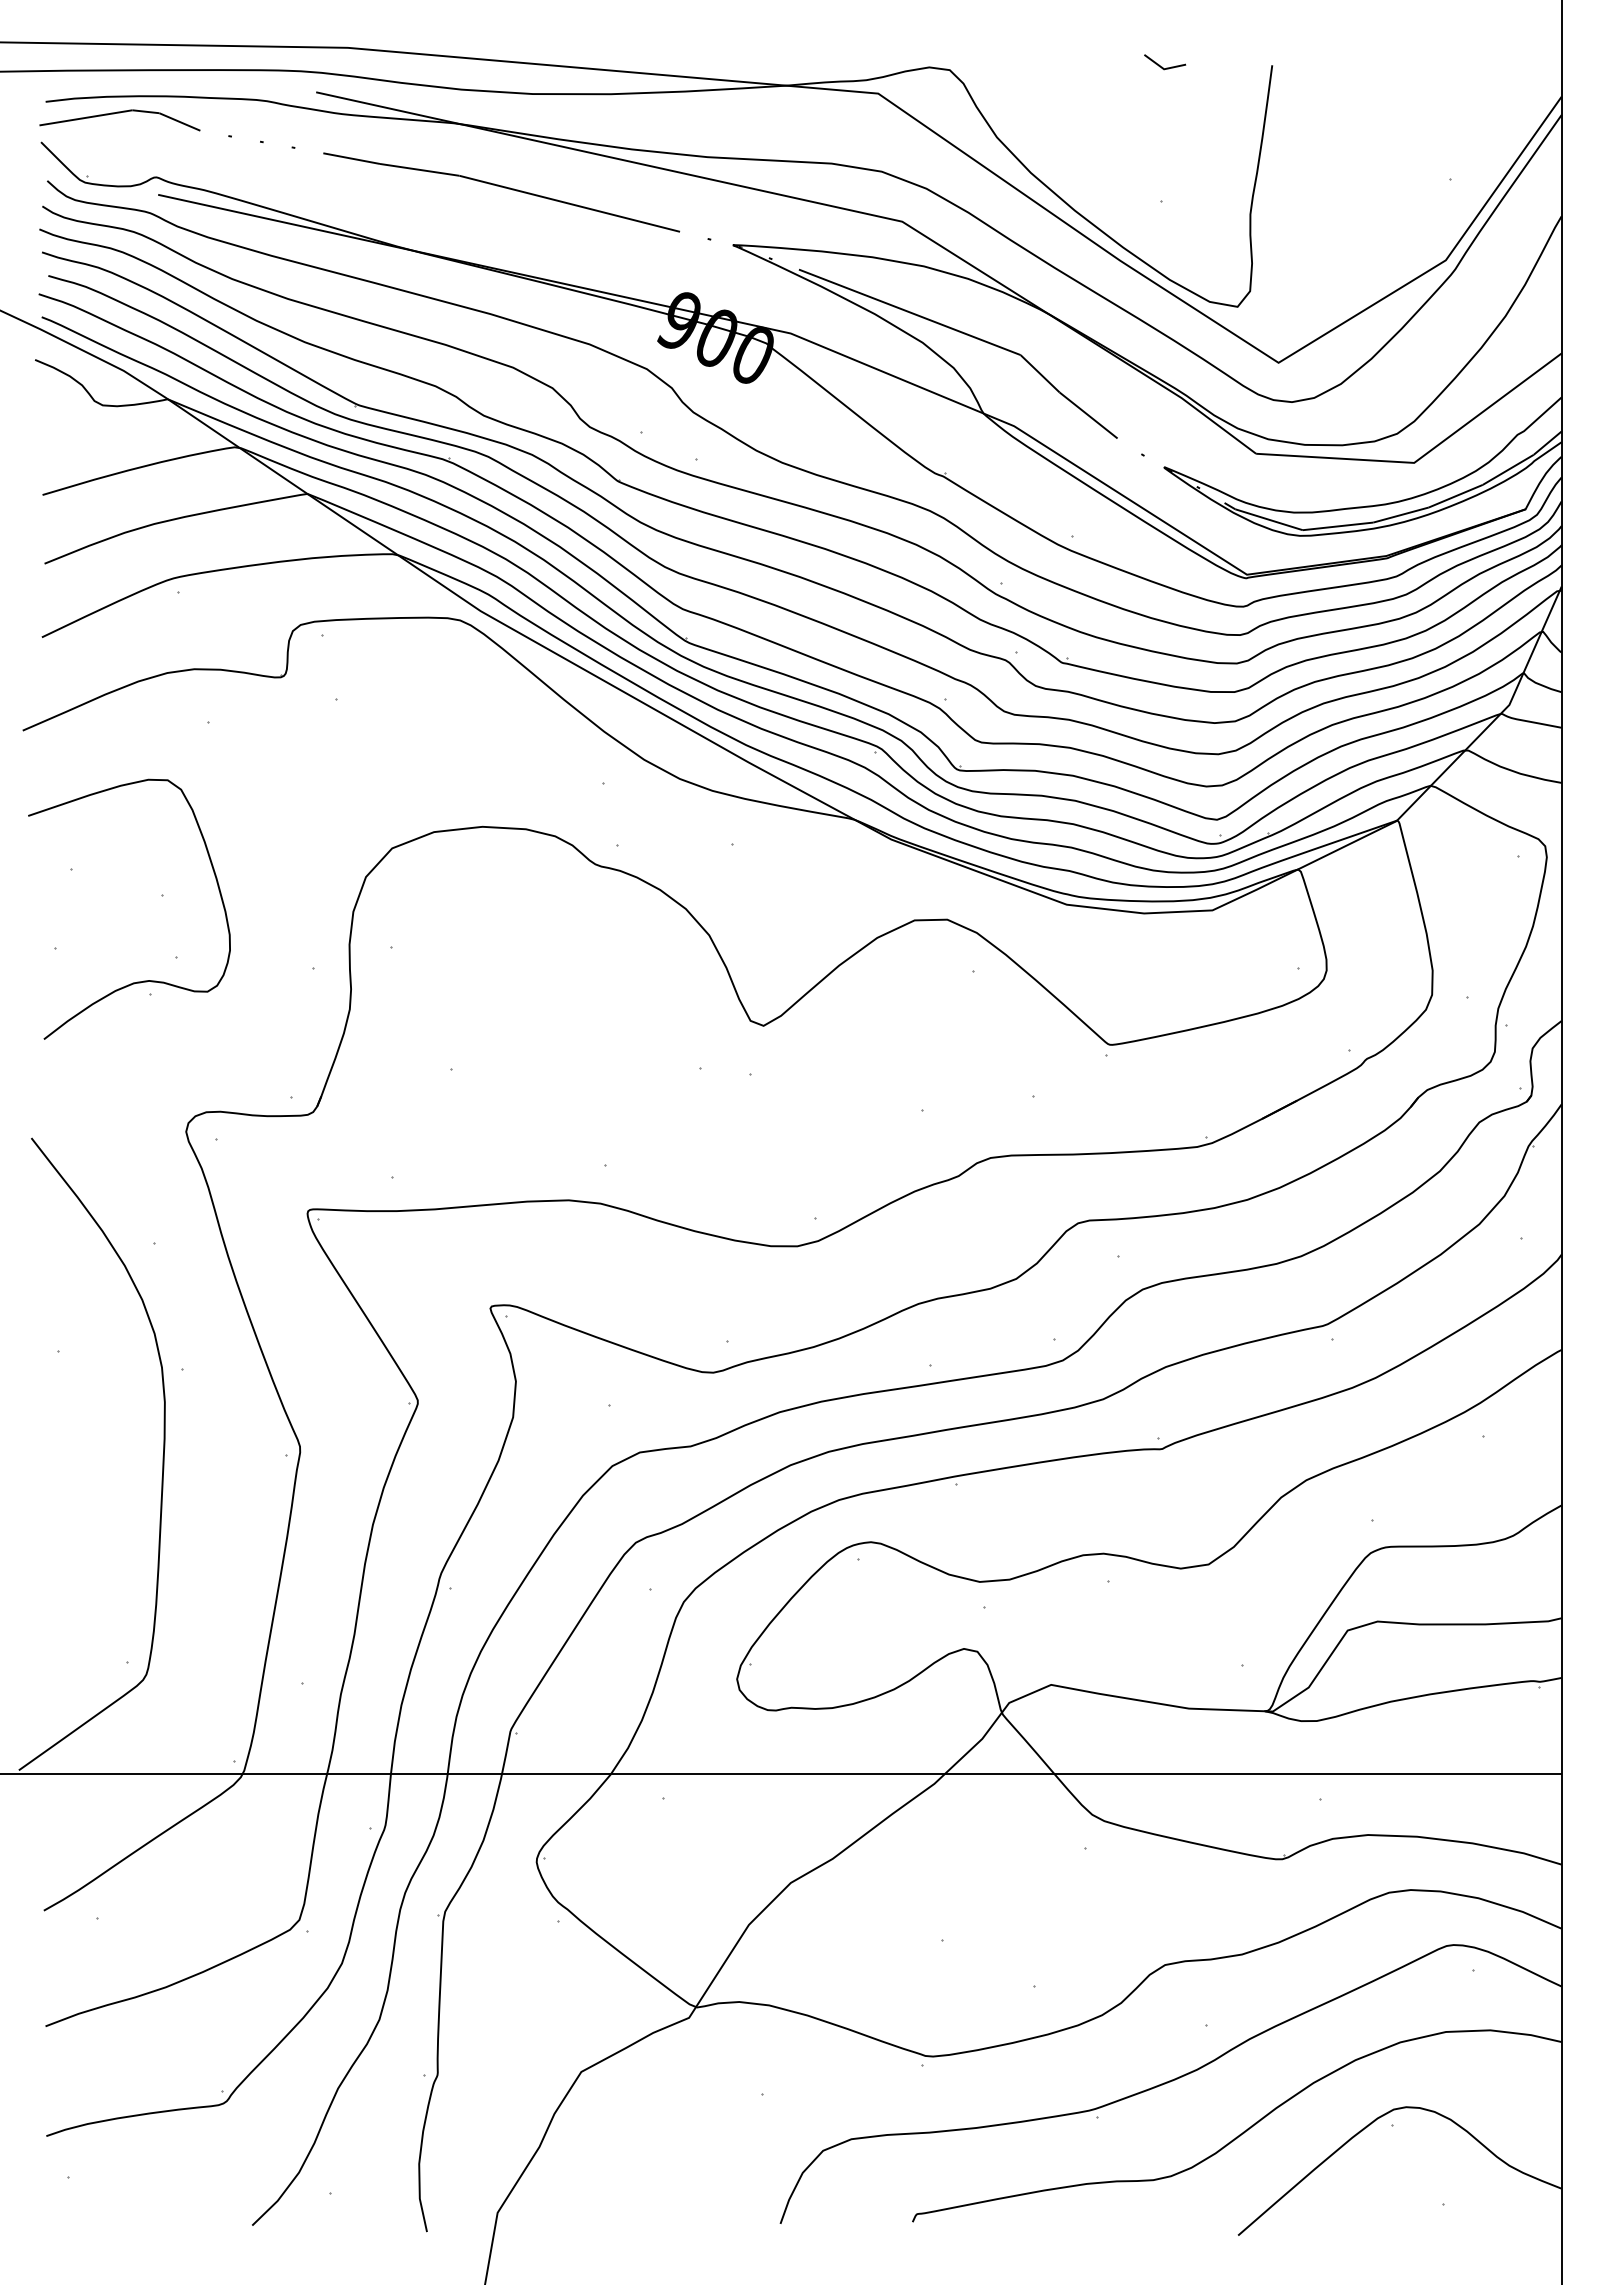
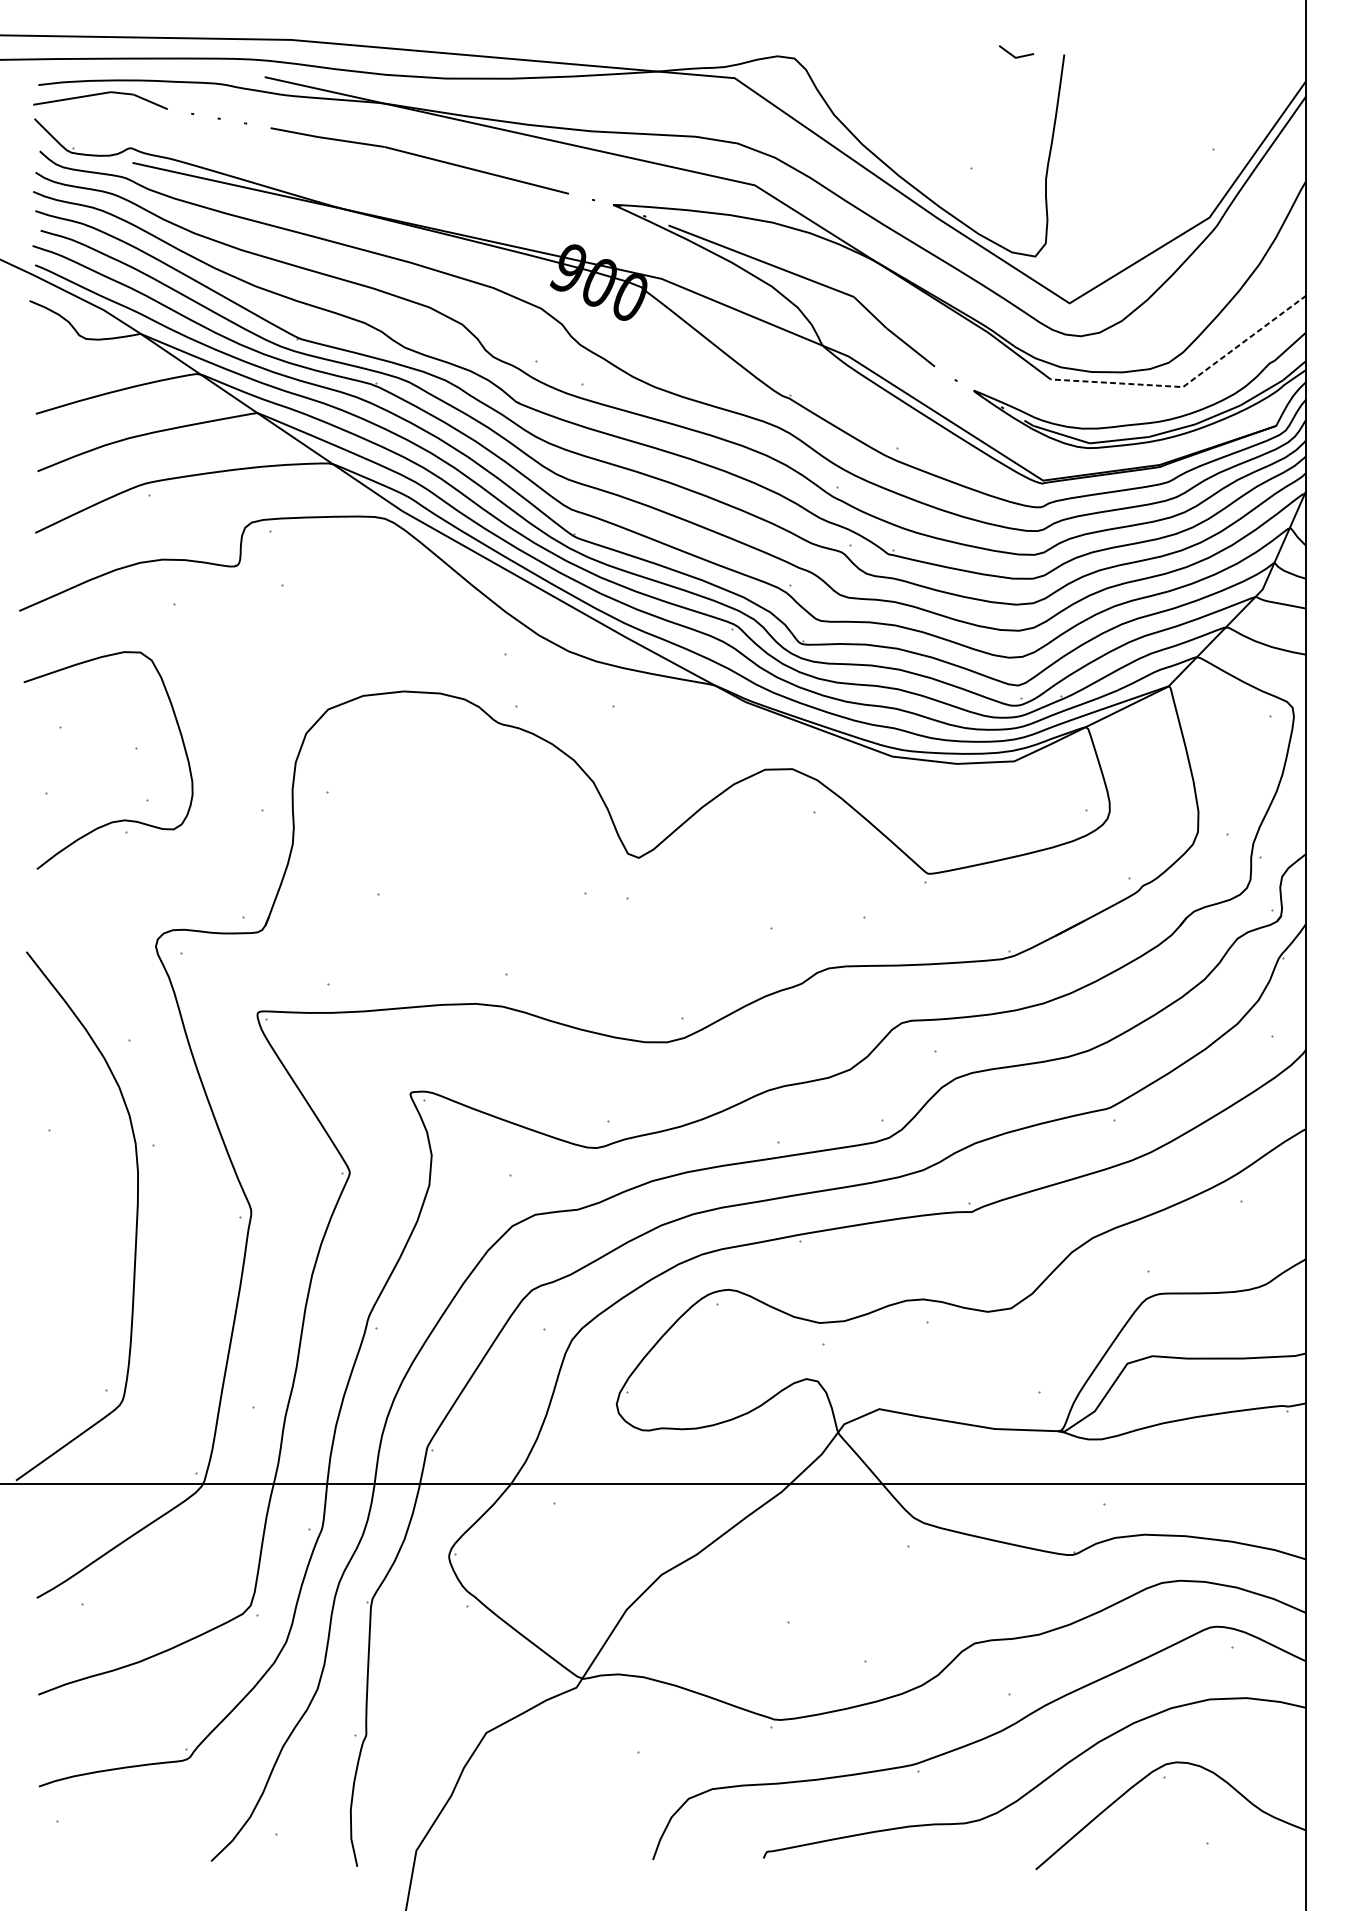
line: (1162, 66) -> (1014, 55), moved
line: (1423, 455) -> (1190, 380), solid -> dashed

